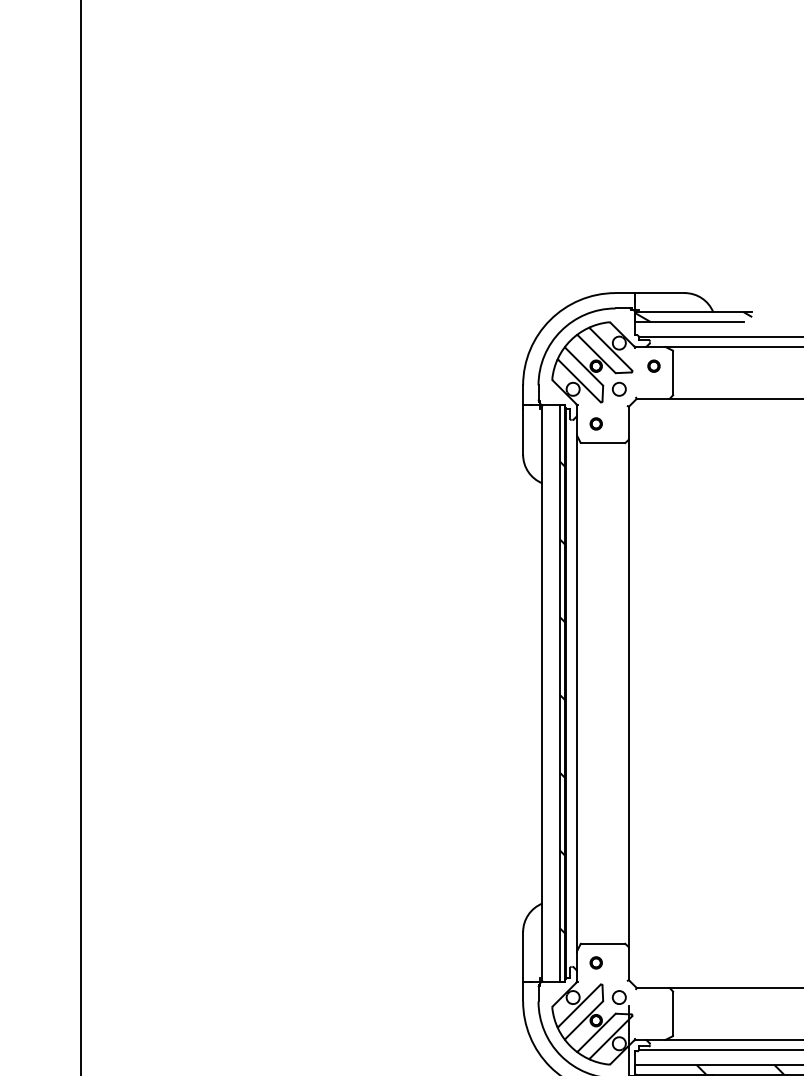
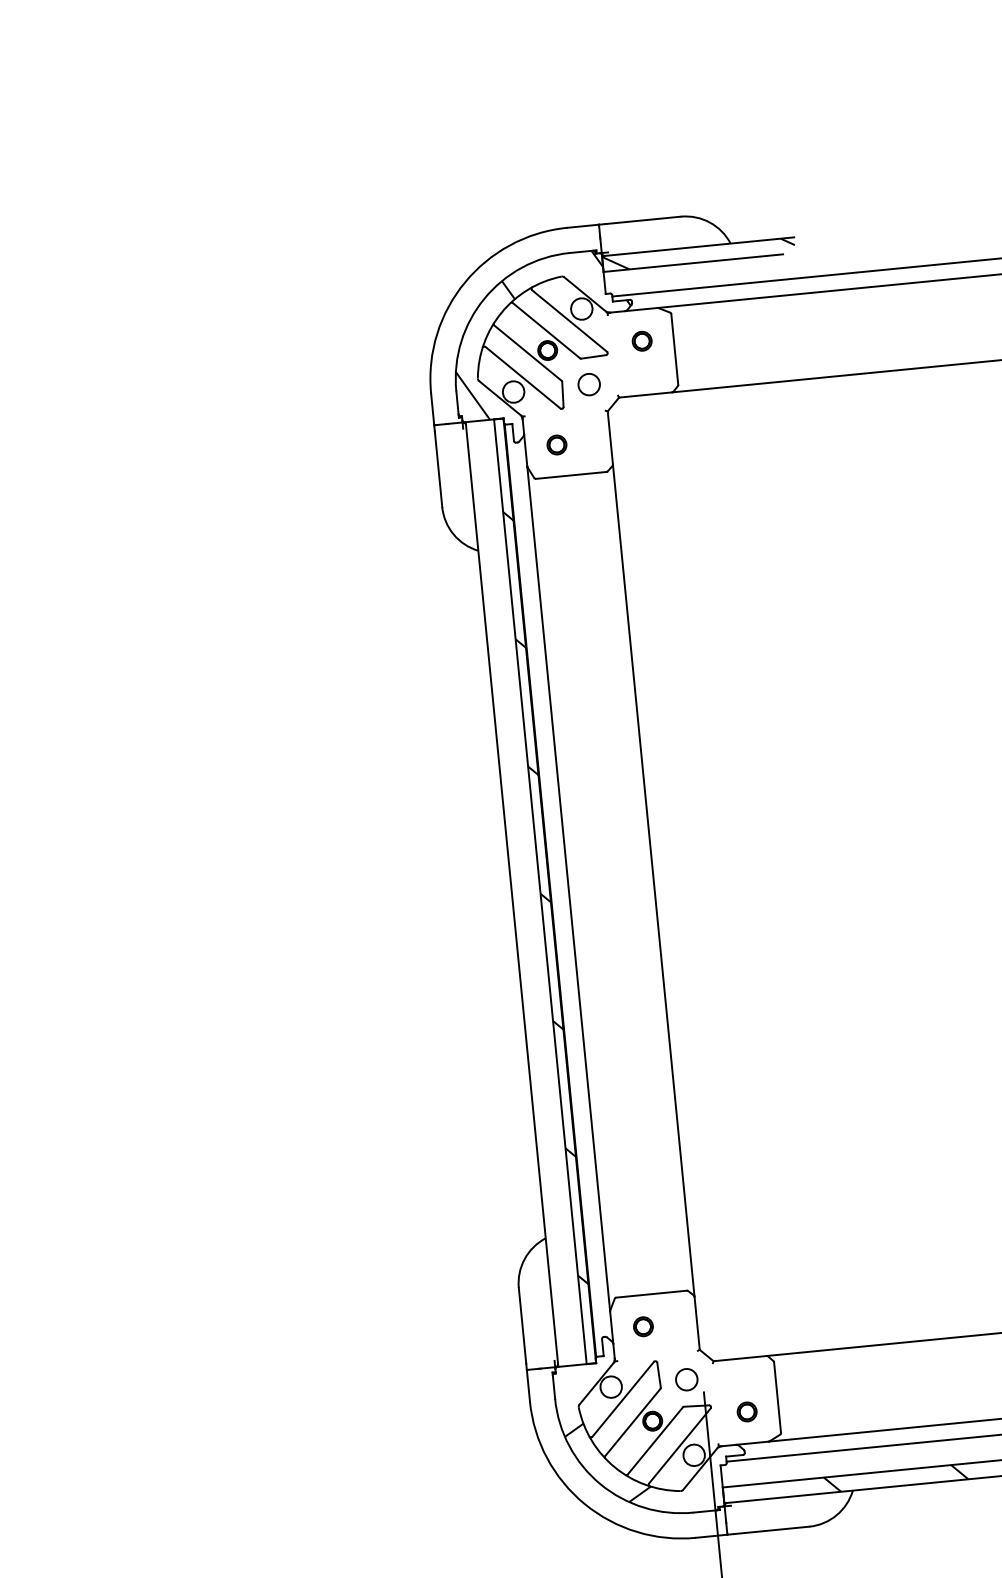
hatch: (594, 356) -> (543, 334), added
part: (653, 1020) -> (746, 1411), added
hatch: (566, 1043) -> (607, 1463), added

